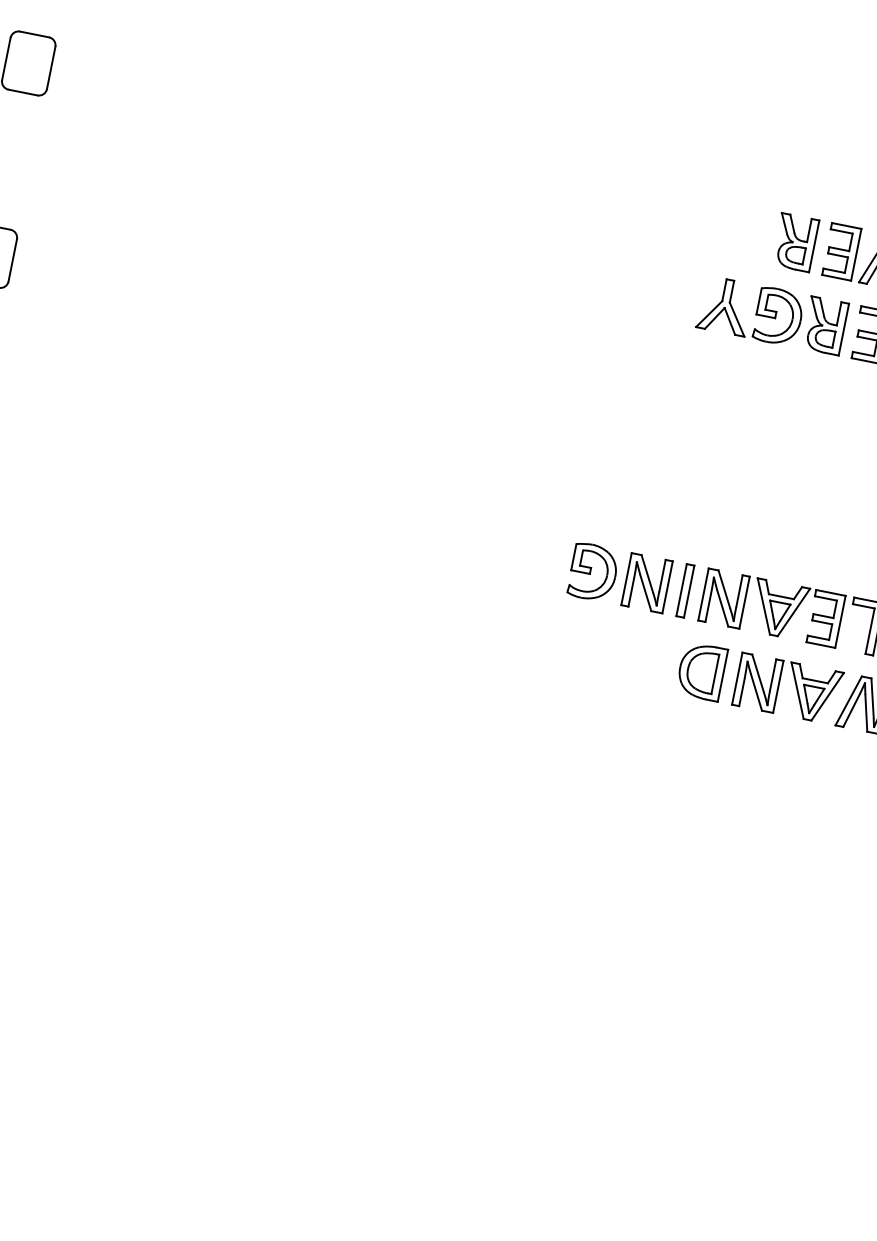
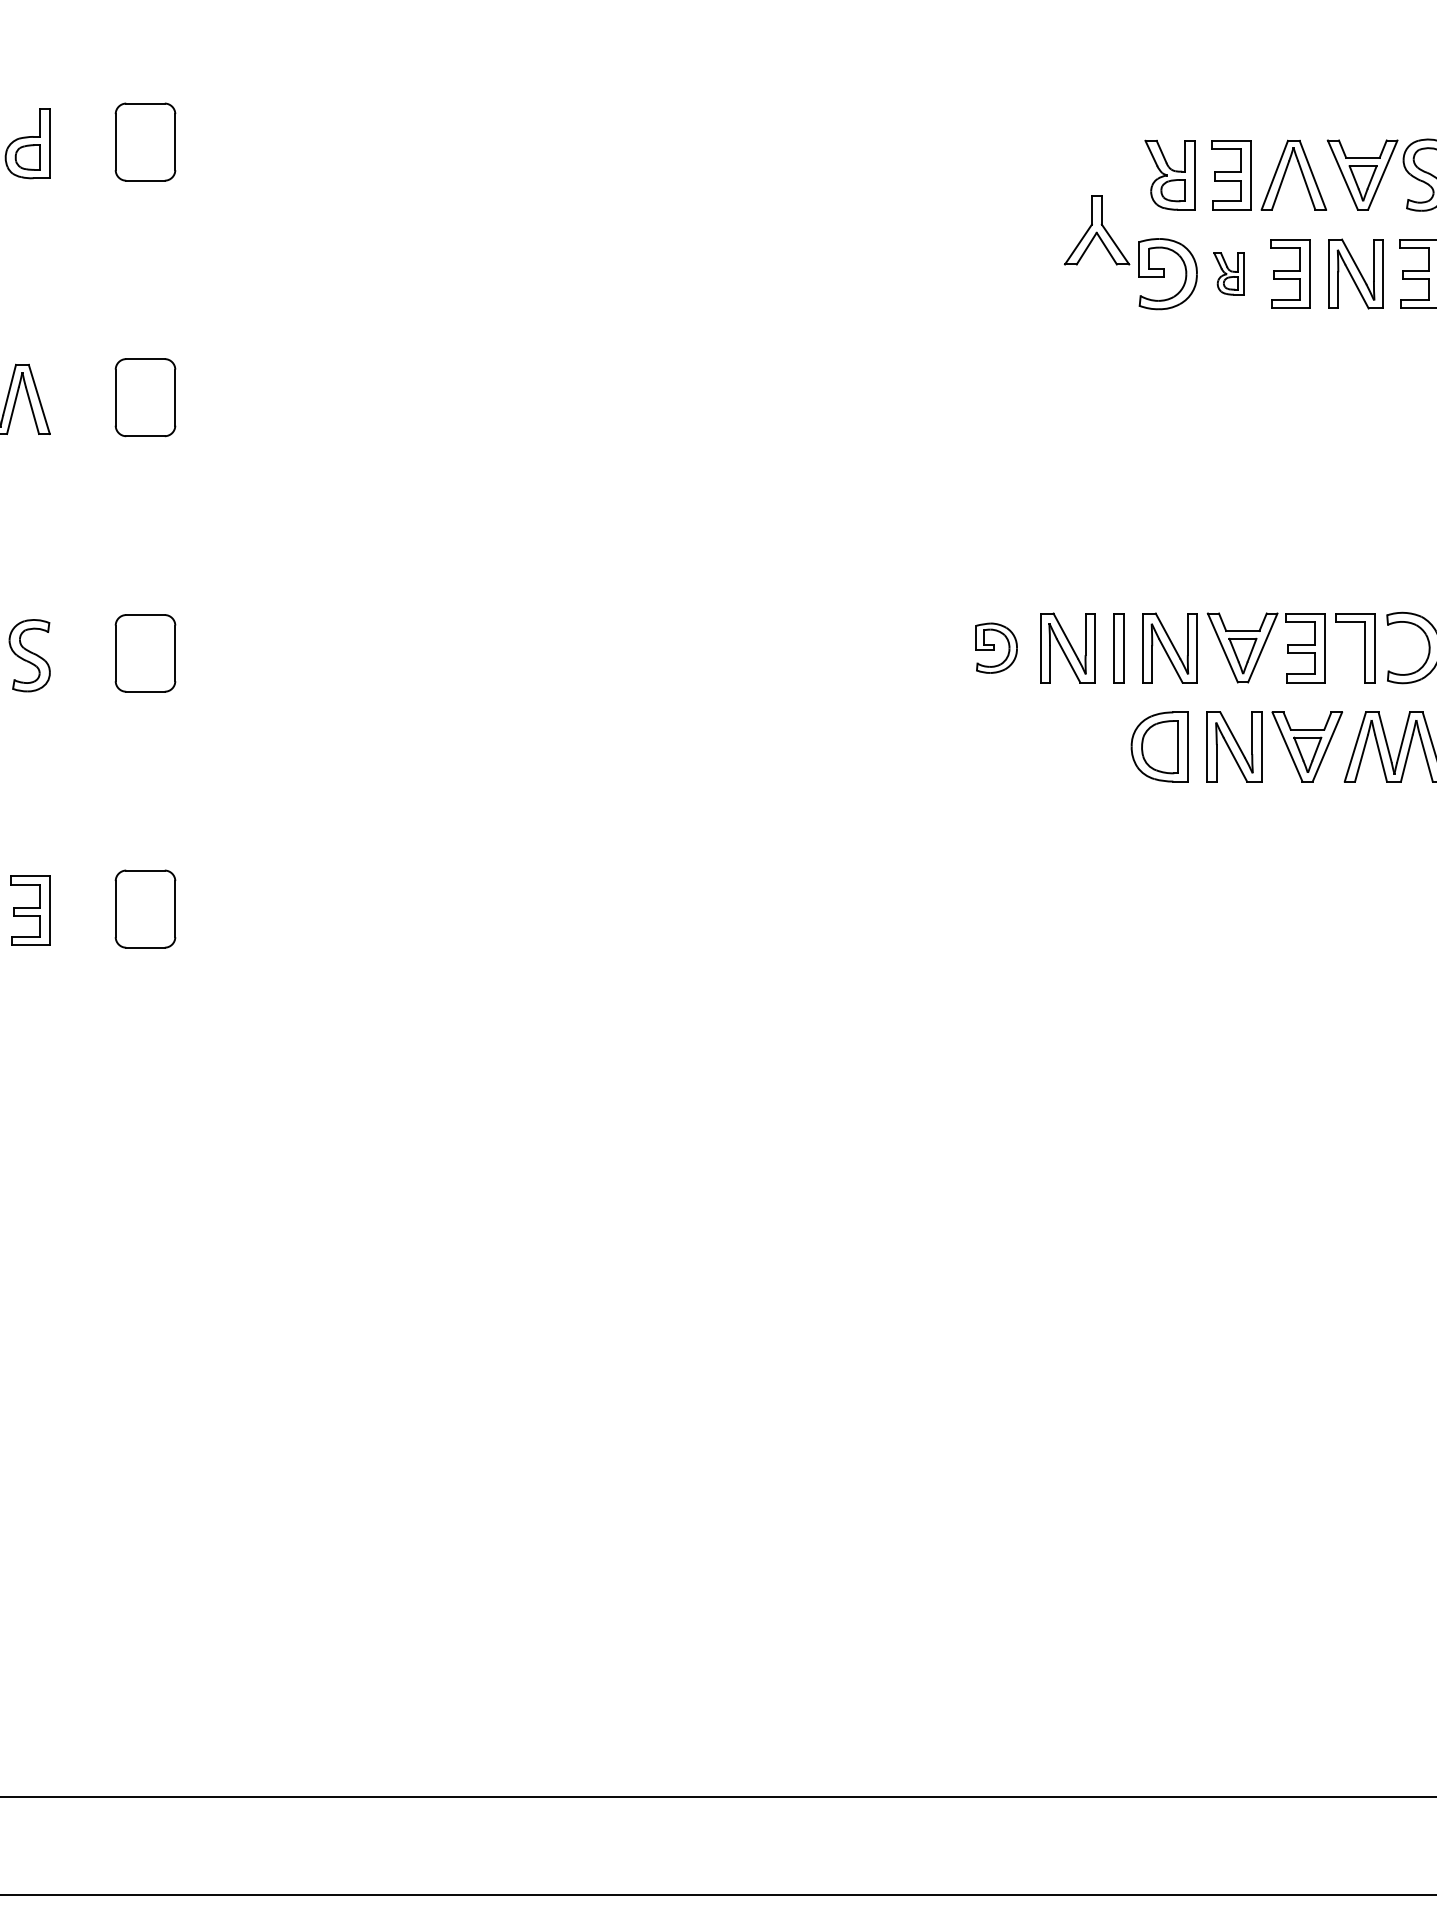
part: (725, 306) -> (1097, 230), moved
part: (824, 325) -> (1228, 273), size x0.6
part: (593, 572) -> (996, 648), size x0.7

